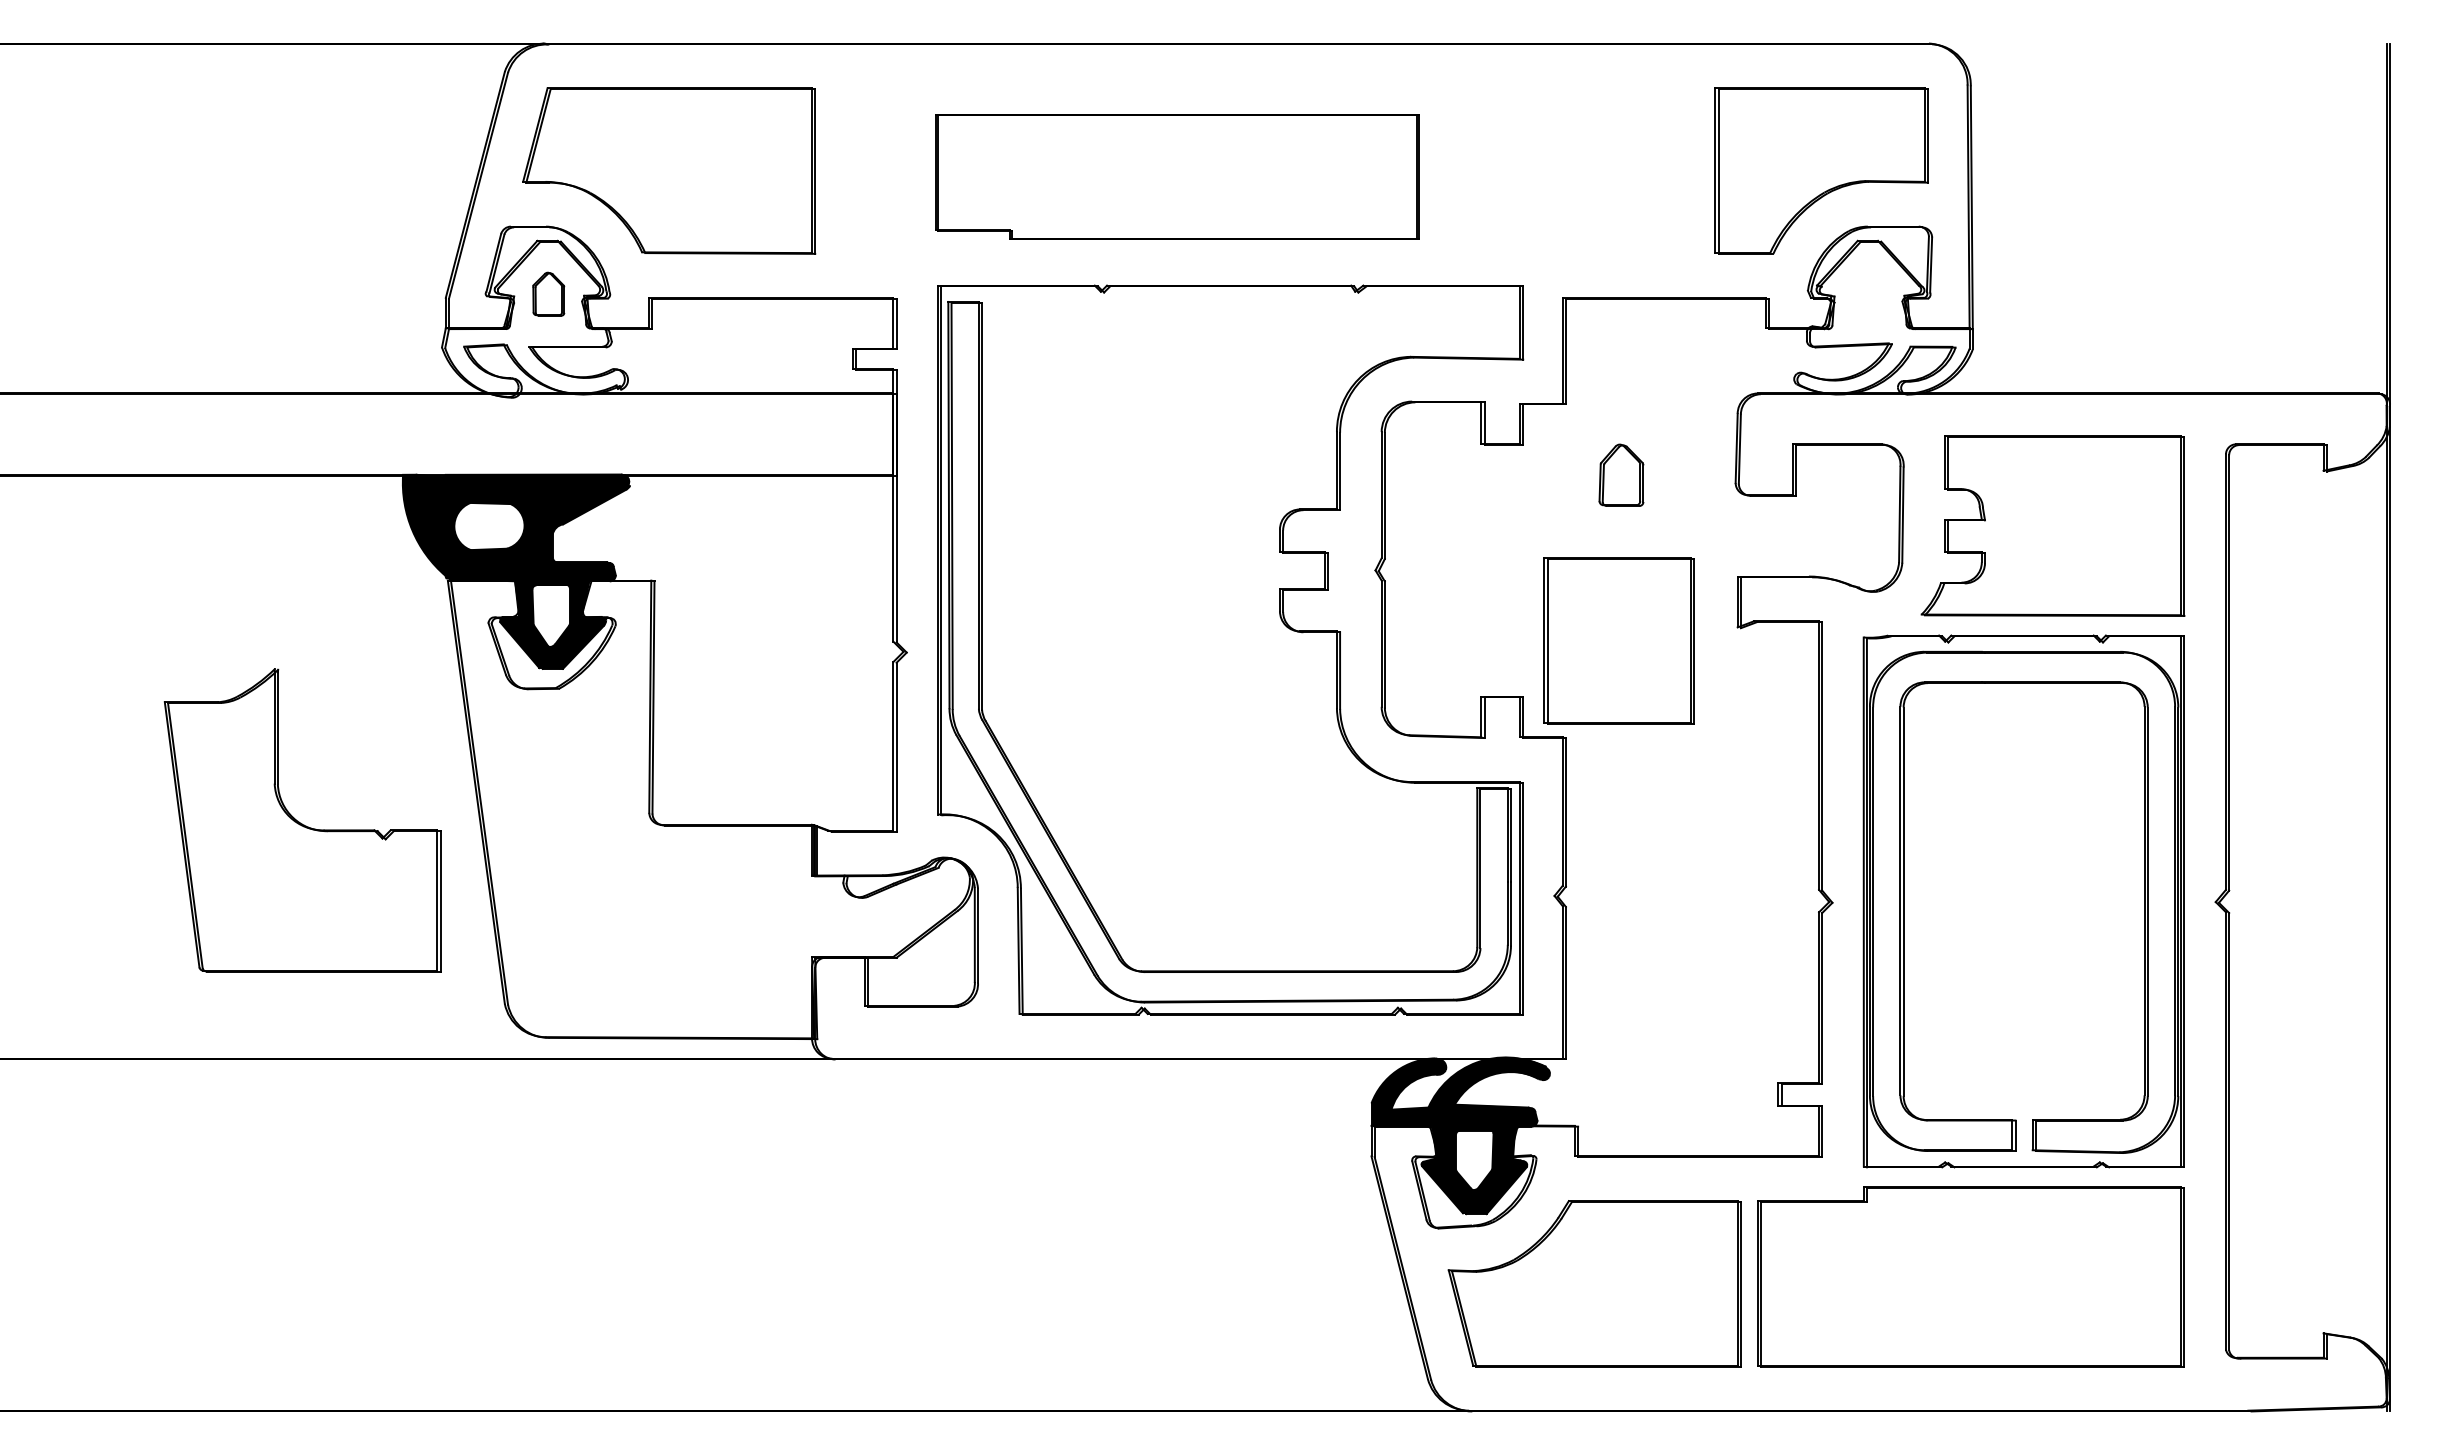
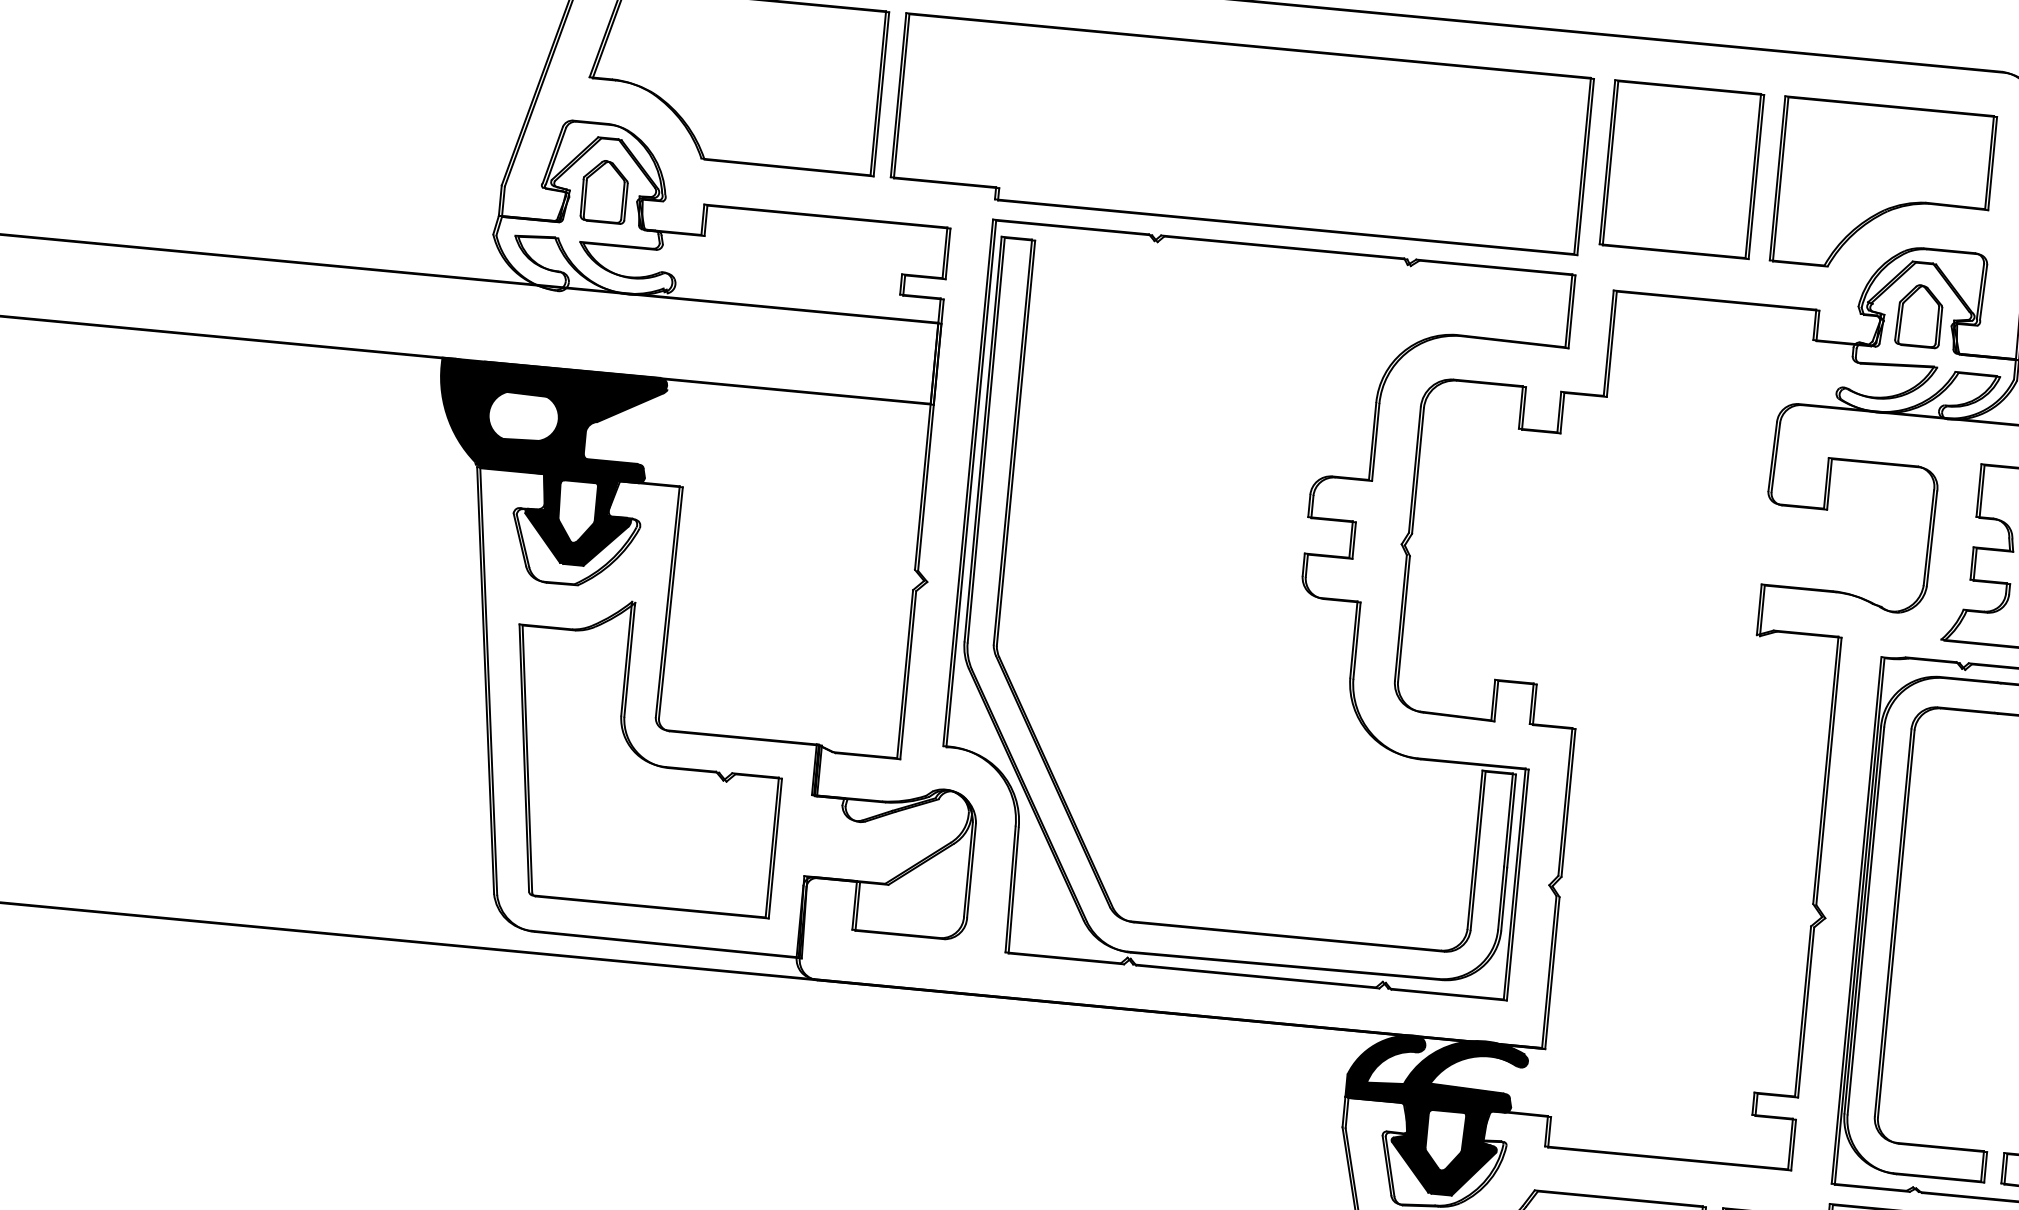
part: (1177, 176) -> (1241, 133), size x1.43
part: (548, 293) -> (604, 190), size x1.43
part: (1621, 474) -> (1919, 315), moved
part: (1618, 640) -> (1681, 169), moved
part: (302, 820) -> (645, 755), moved

